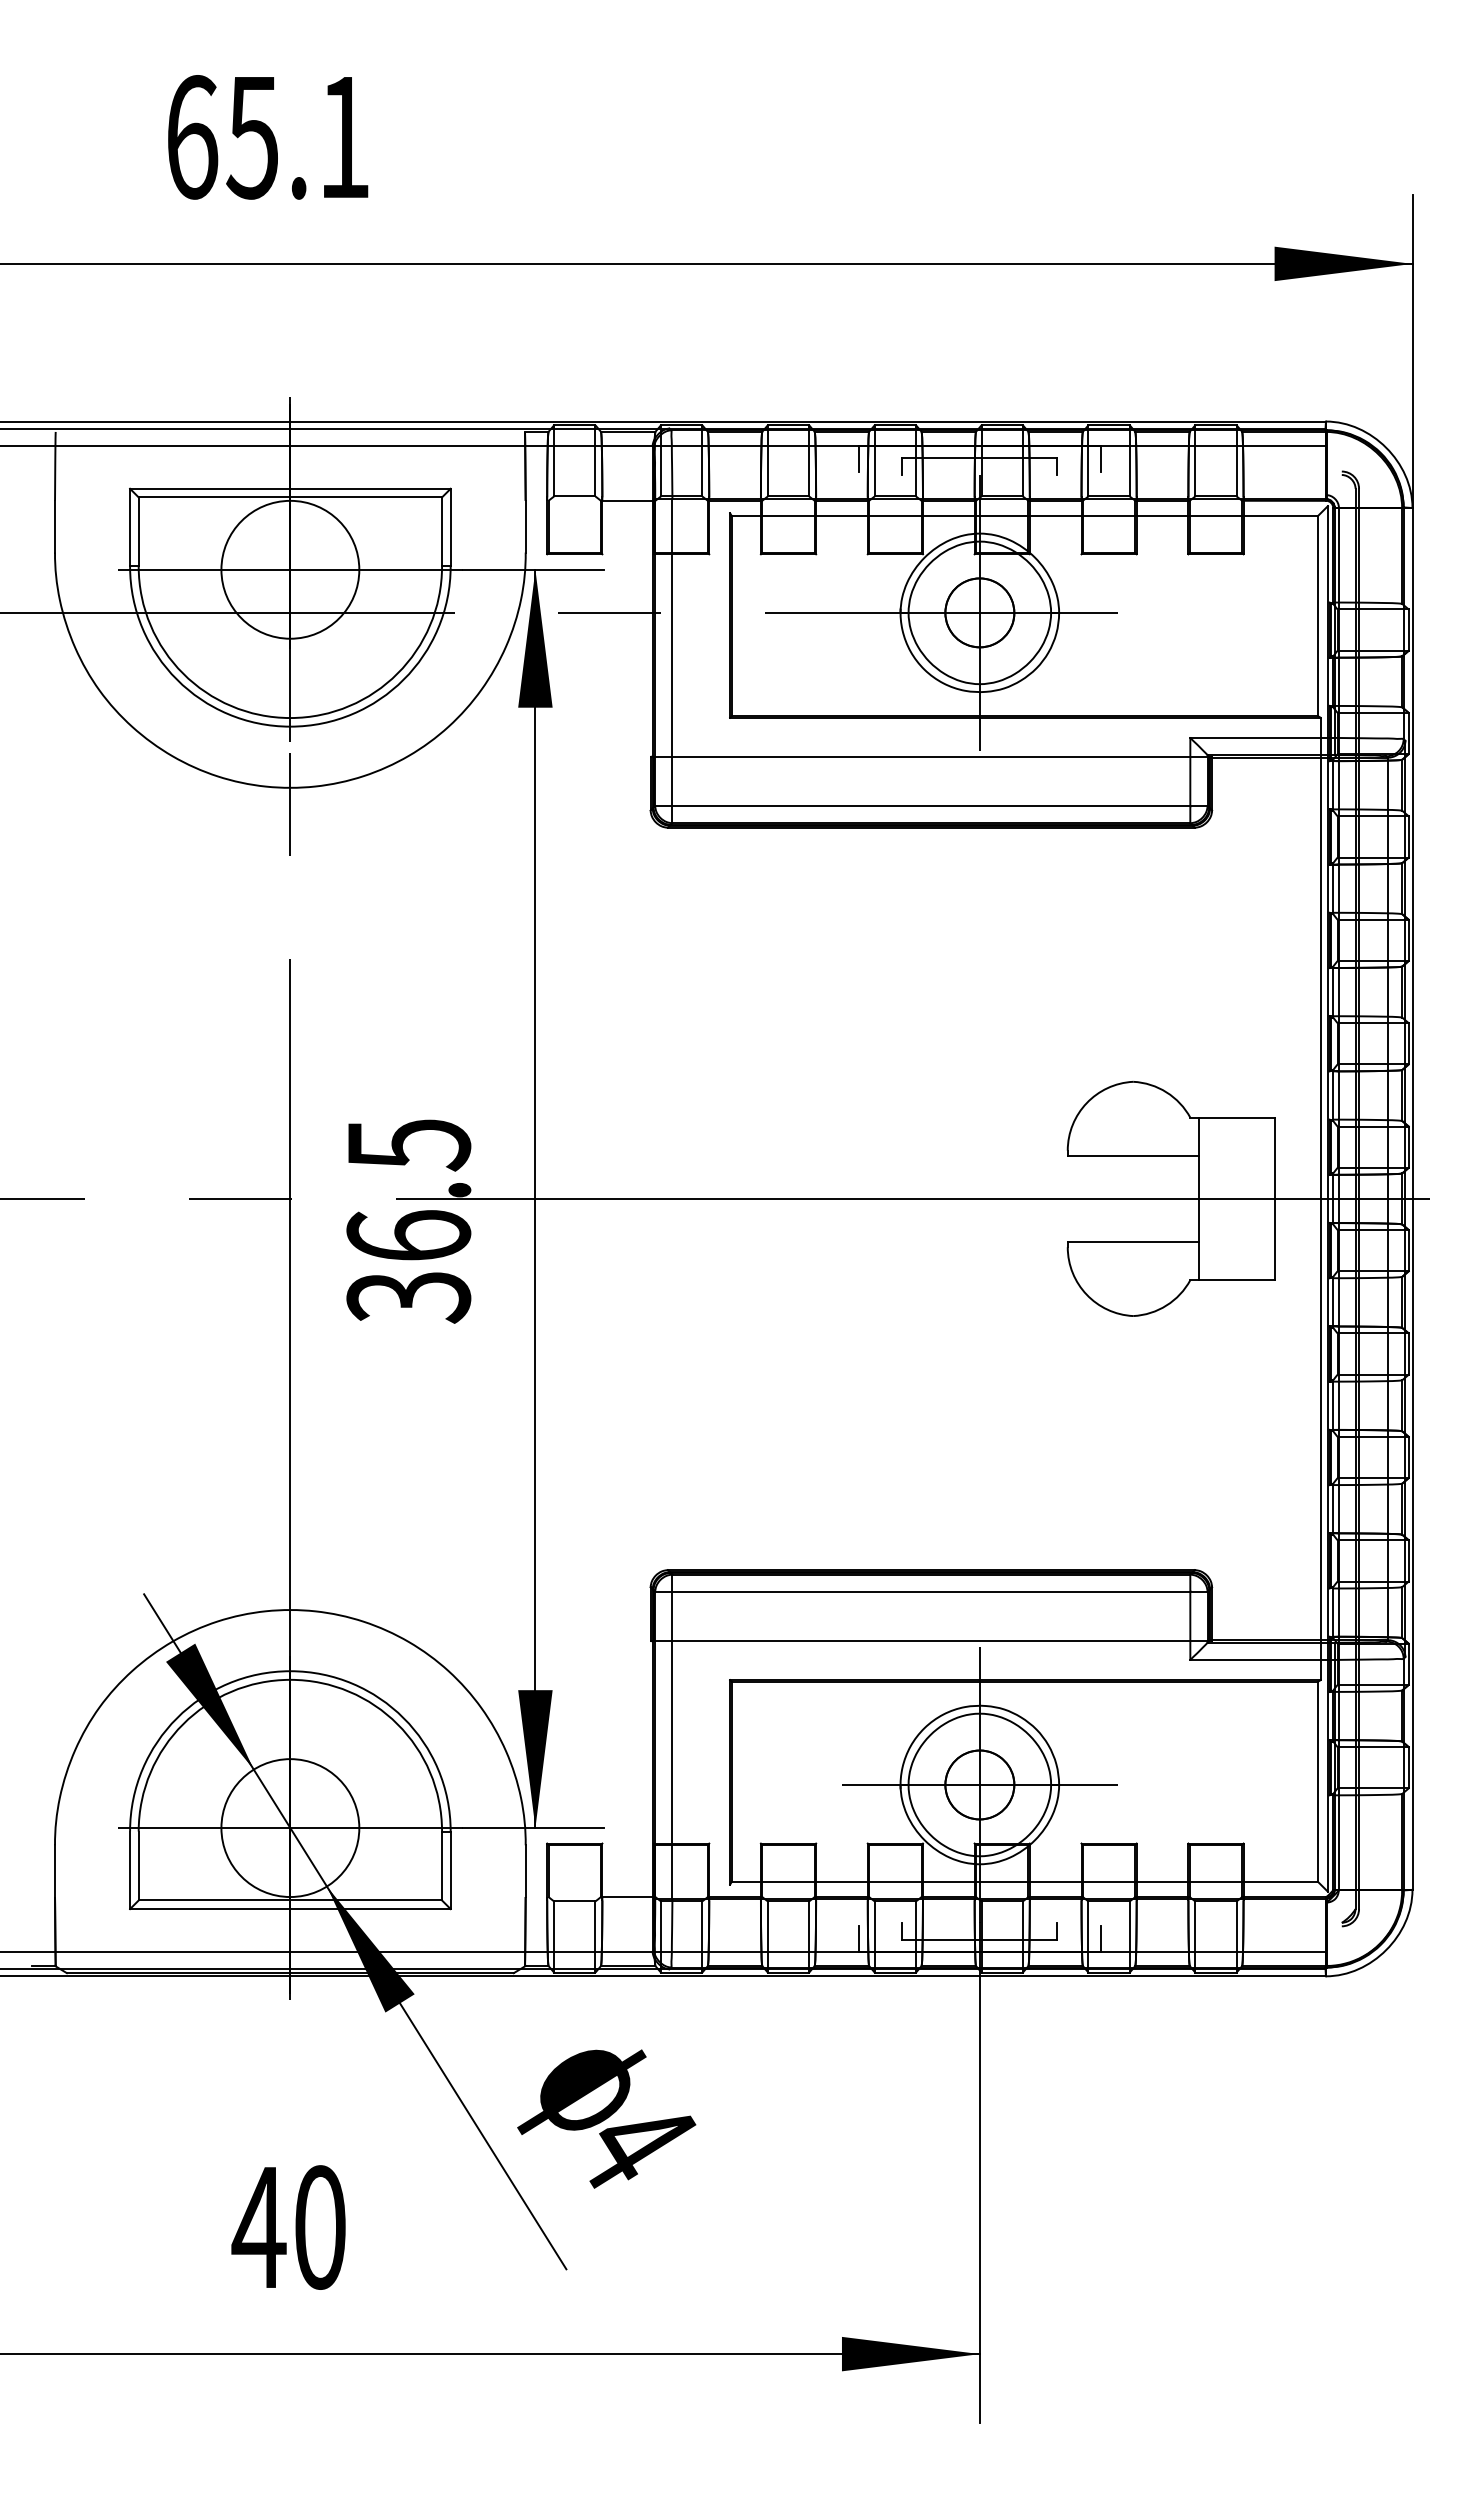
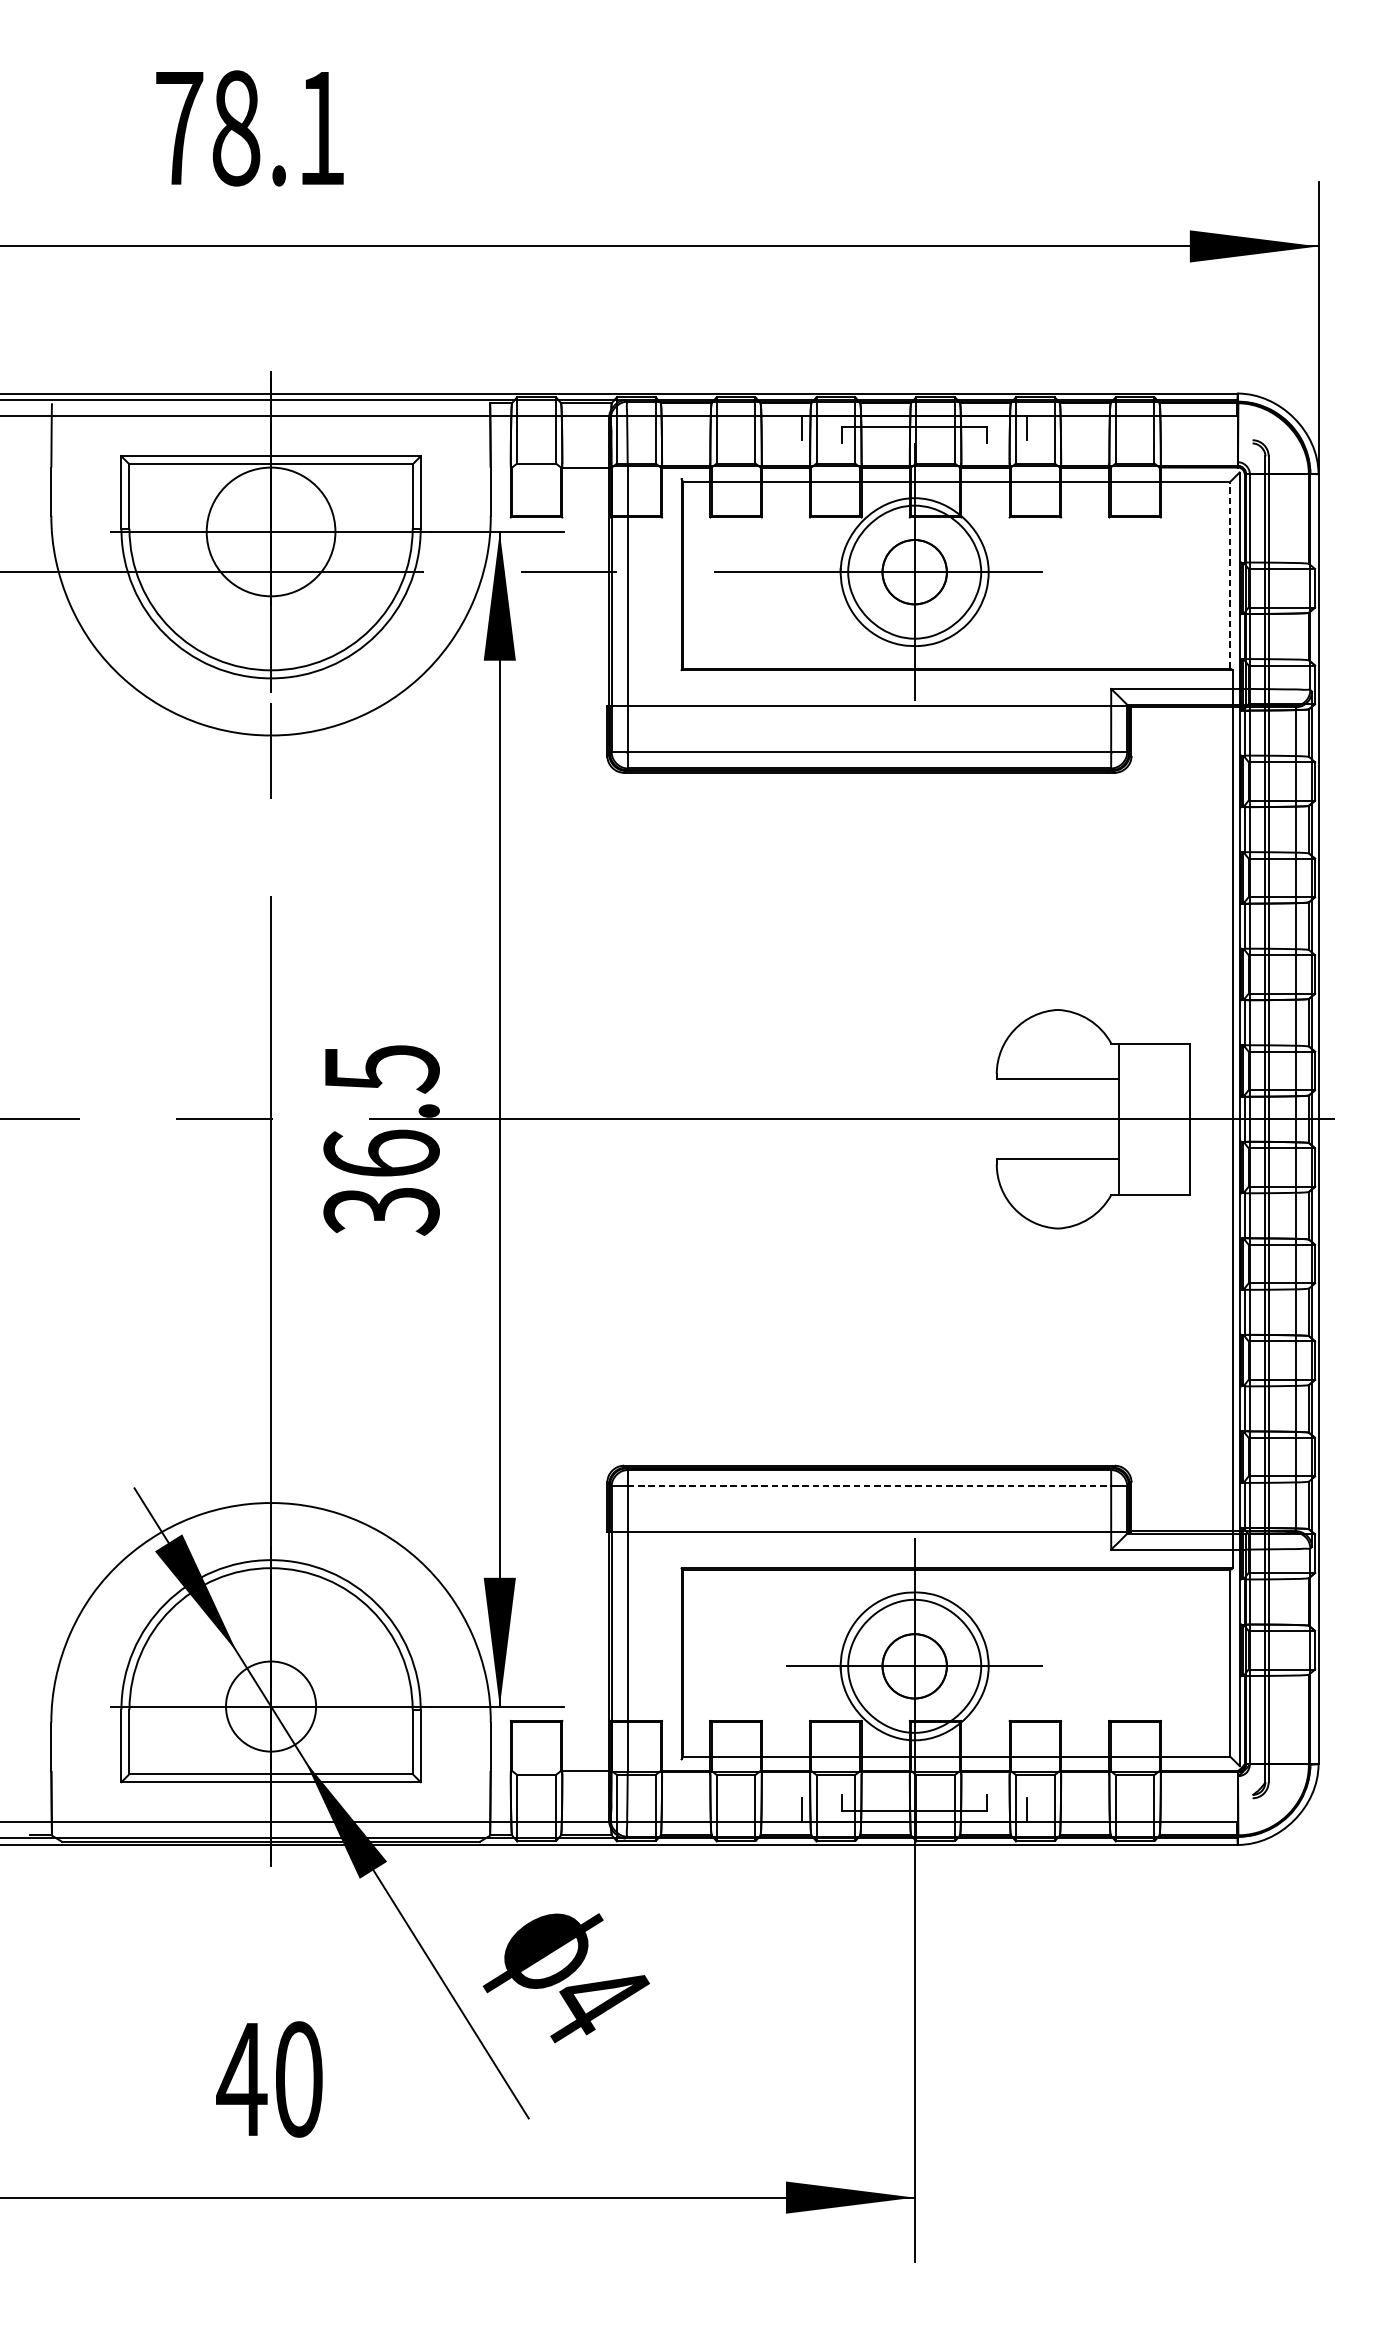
text: (222, 137) -> (207, 128), 65.1 -> 78.1
line: (1317, 616) -> (1229, 575), solid -> dashed
line: (931, 1591) -> (869, 1485), solid -> dashed
circle: (290, 1828) -> (271, 1706), size x0.7

